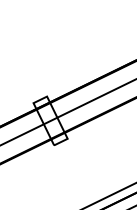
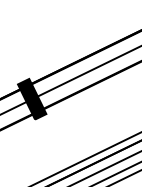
fill: (49, 120) -> (31, 98), added

